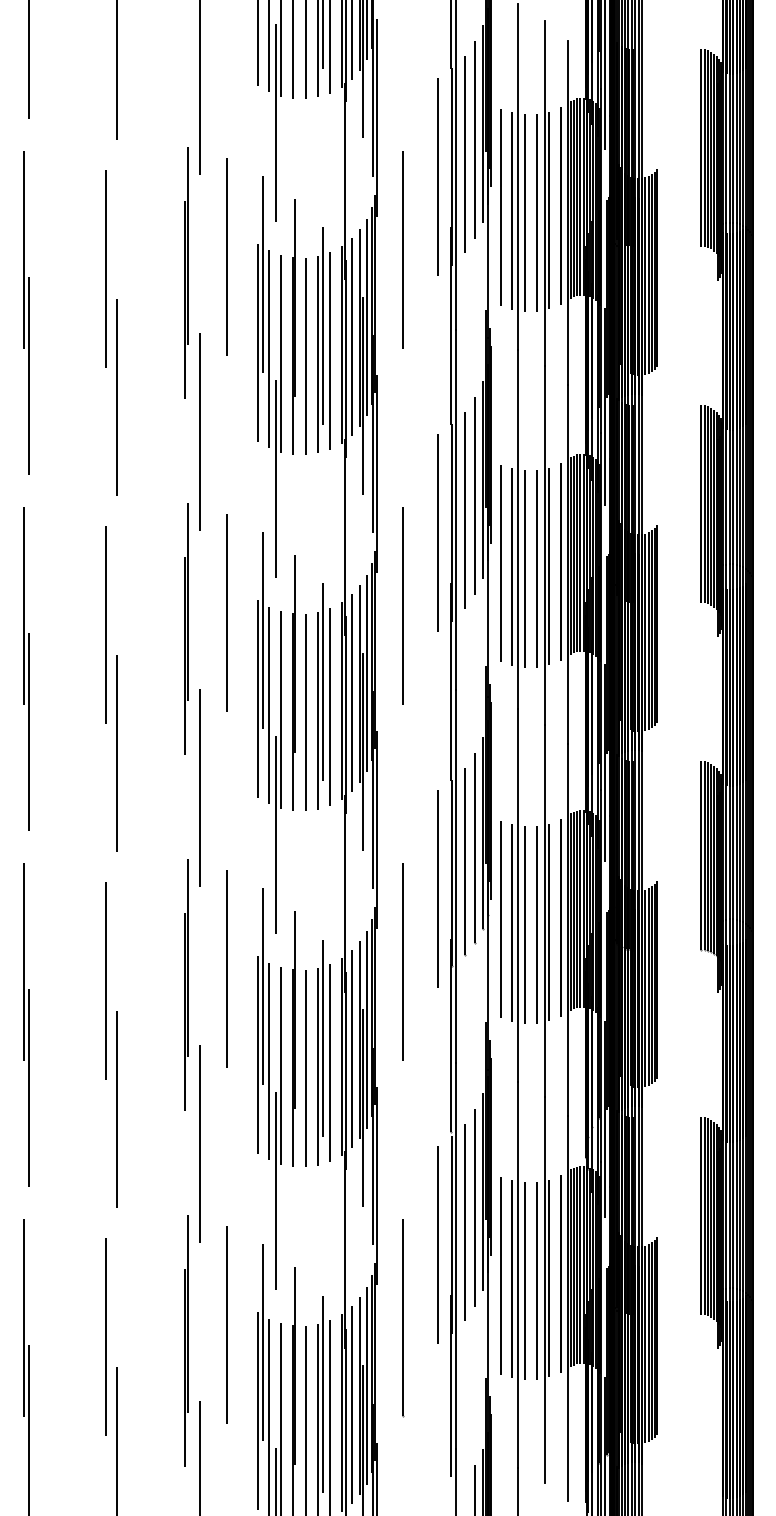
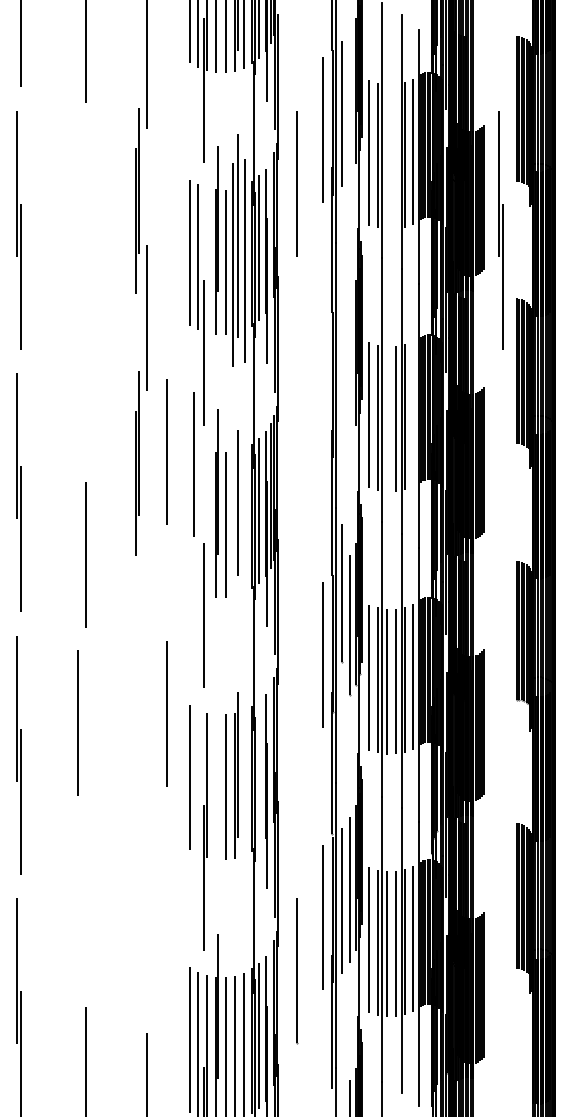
line: (475, 139) -> (350, 102), removed
line: (524, 212) -> (386, 156), removed
line: (536, 212) -> (395, 156), removed
line: (226, 256) -> (166, 188), removed
line: (106, 268) -> (78, 197), removed
line: (262, 274) -> (193, 202), removed
part: (679, 312) -> (500, 230), added
line: (367, 317) -> (270, 233), removed
part: (323, 339) -> (238, 250), size x1.4
line: (280, 353) -> (206, 260), removed
line: (116, 397) -> (85, 292), removed
line: (475, 495) -> (350, 365), removed
line: (464, 510) -> (342, 376), removed
line: (437, 532) -> (322, 392), removed
line: (560, 562) -> (413, 414), removed
line: (524, 568) -> (386, 418), removed
line: (402, 605) -> (296, 446), removed
line: (106, 624) -> (78, 460), removed
line: (258, 699) -> (190, 515), removed
line: (269, 705) -> (198, 519), removed
line: (330, 706) -> (243, 520), removed
line: (280, 709) -> (206, 522), removed
line: (318, 710) -> (234, 523), removed
line: (199, 788) -> (147, 580), removed
line: (465, 862) -> (343, 594), moved
line: (403, 961) -> (297, 708), removed
part: (186, 984) -> (137, 725), removed
line: (262, 986) -> (193, 726), removed
line: (367, 1029) -> (270, 758), removed
line: (293, 1038) -> (216, 765), removed
line: (351, 1049) -> (259, 773), removed
line: (269, 1061) -> (198, 782), removed
line: (330, 1062) -> (243, 782), removed
line: (116, 1109) -> (85, 817), removed
line: (199, 1144) -> (147, 843), removed
line: (226, 1325) -> (166, 976), removed
line: (105, 1336) -> (77, 984), removed
part: (186, 1340) -> (137, 987), removed
line: (262, 1342) -> (193, 989), removed
line: (367, 1385) -> (270, 1021), removed
line: (323, 1394) -> (238, 1027), removed

